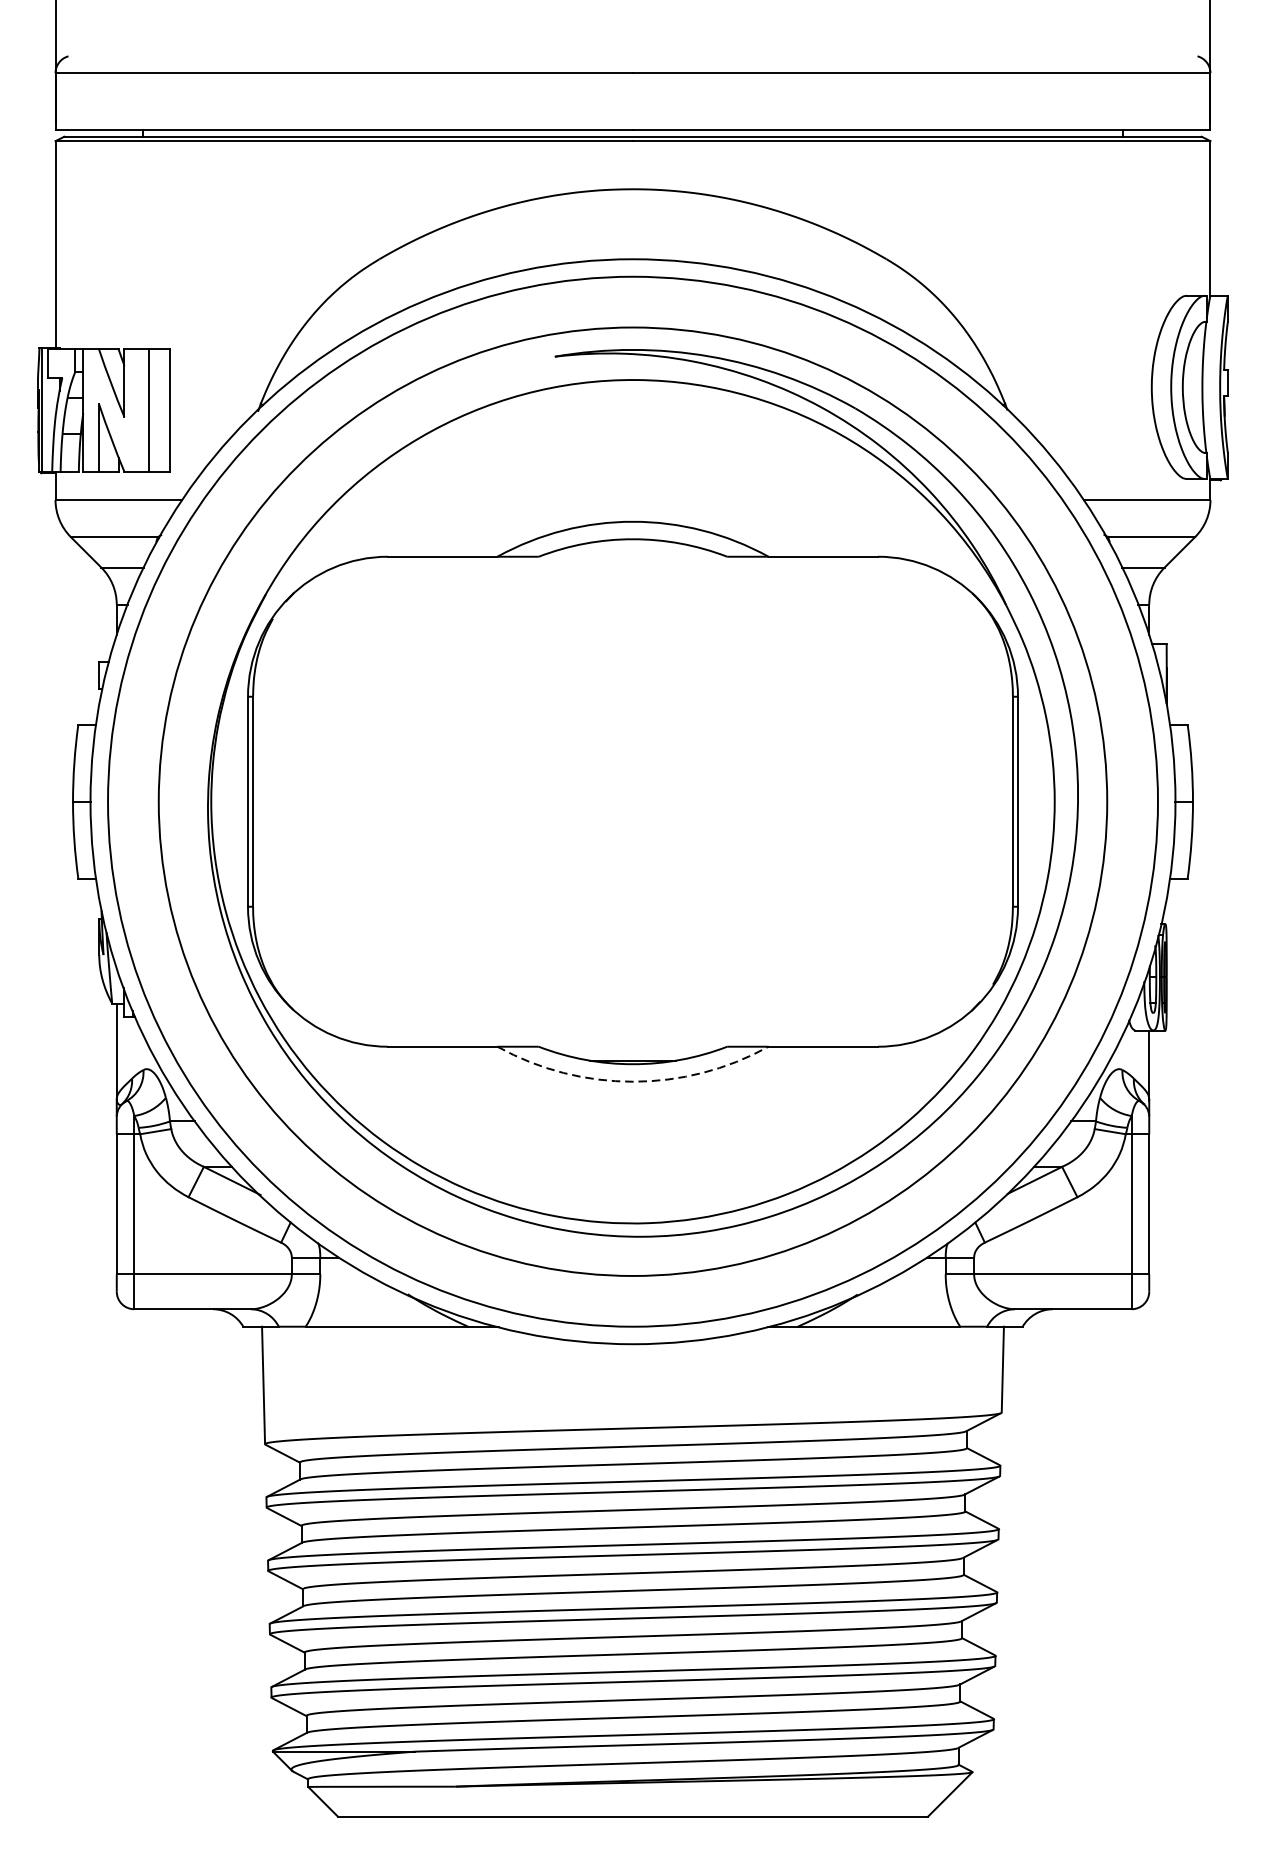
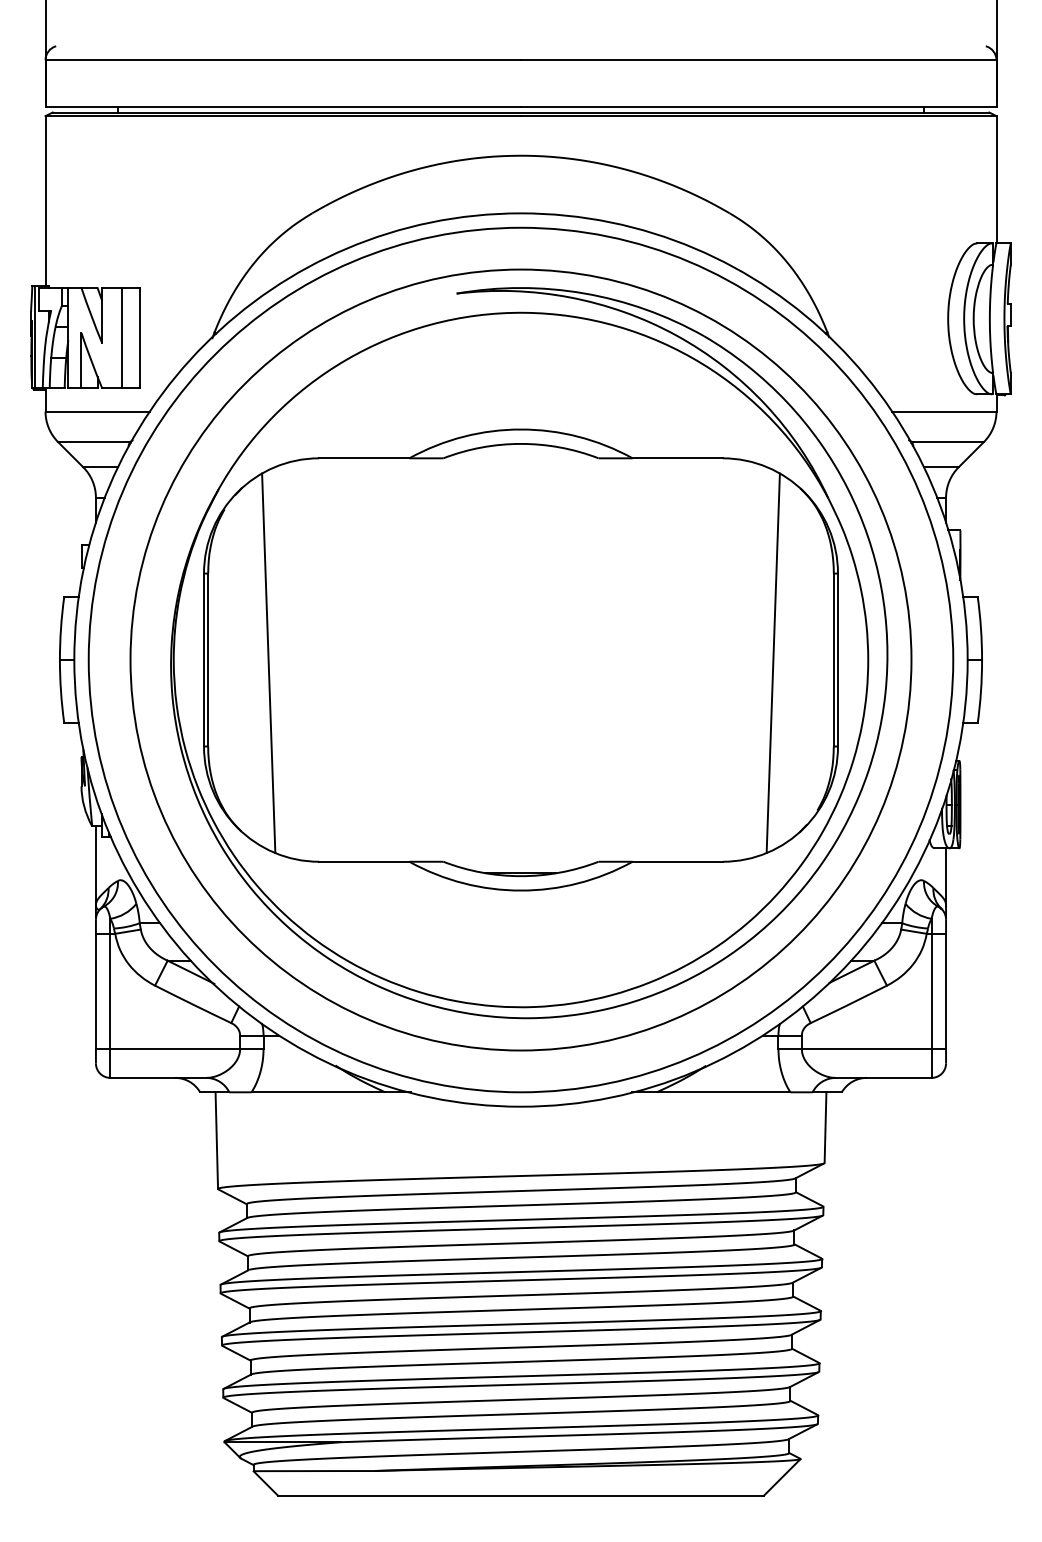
line: (326, 805) -> (268, 663), added
line: (938, 805) -> (772, 663), added
arc: (633, 1081) -> (521, 890), dashed -> solid

